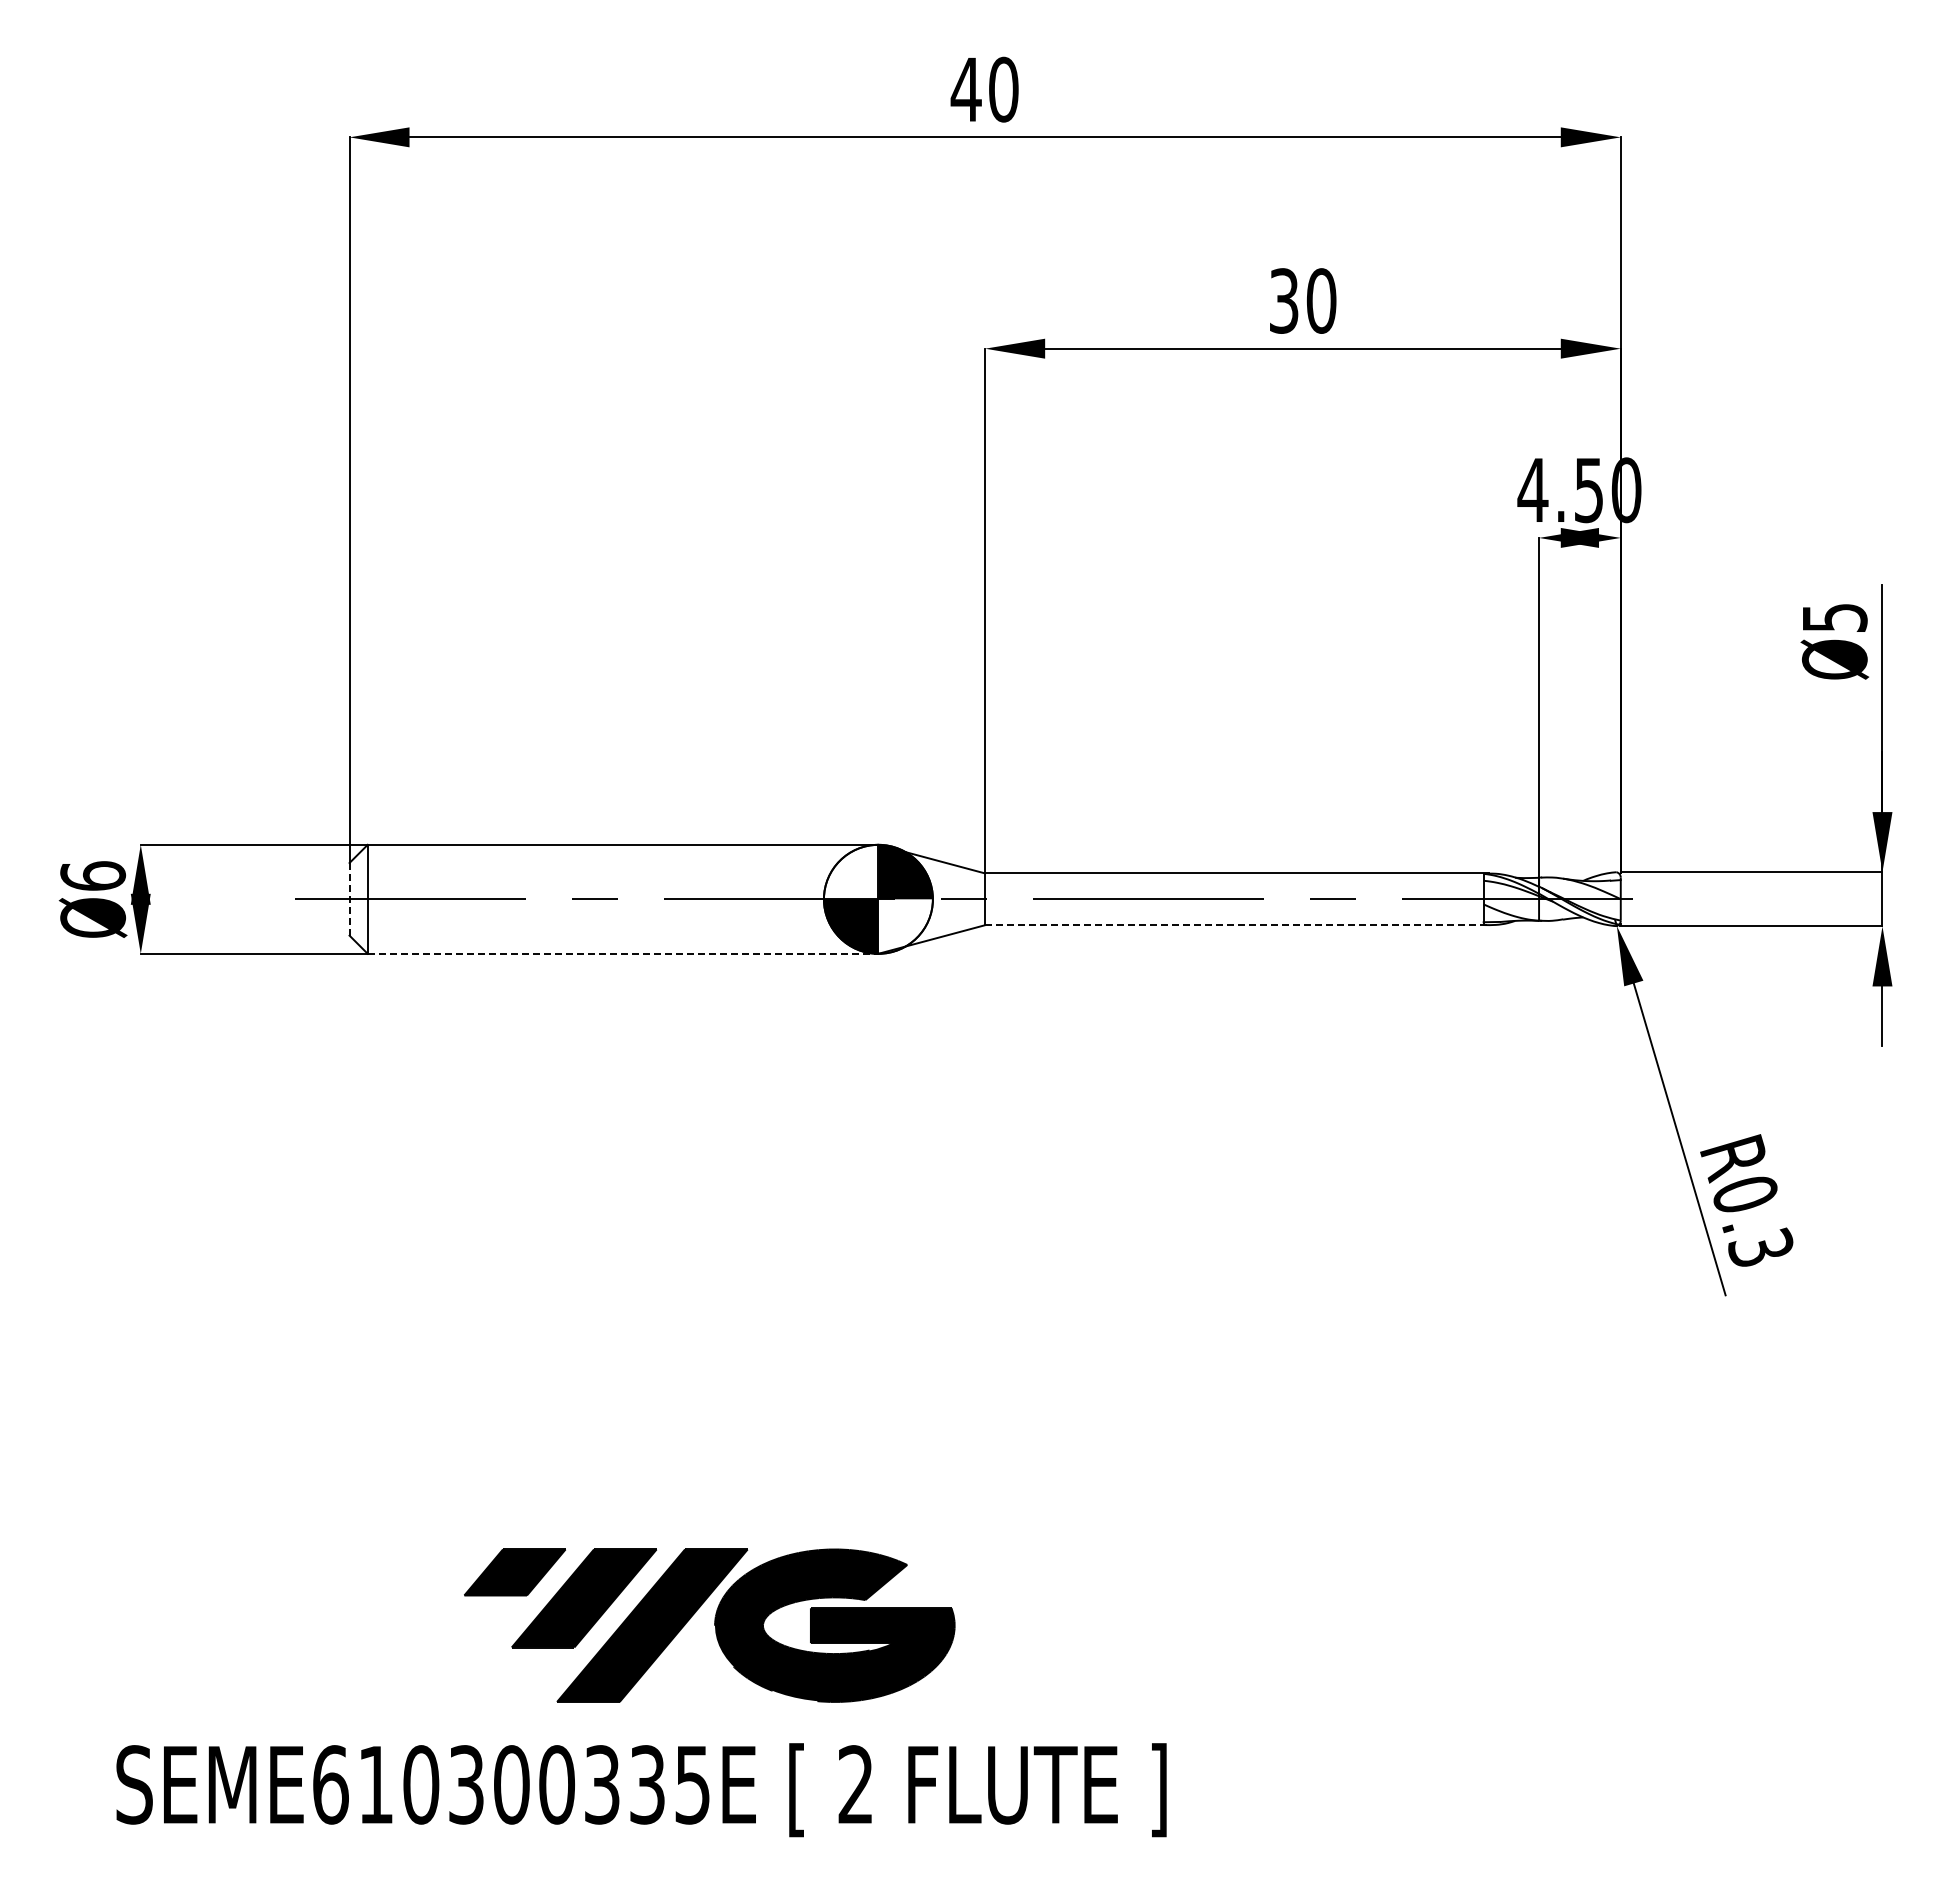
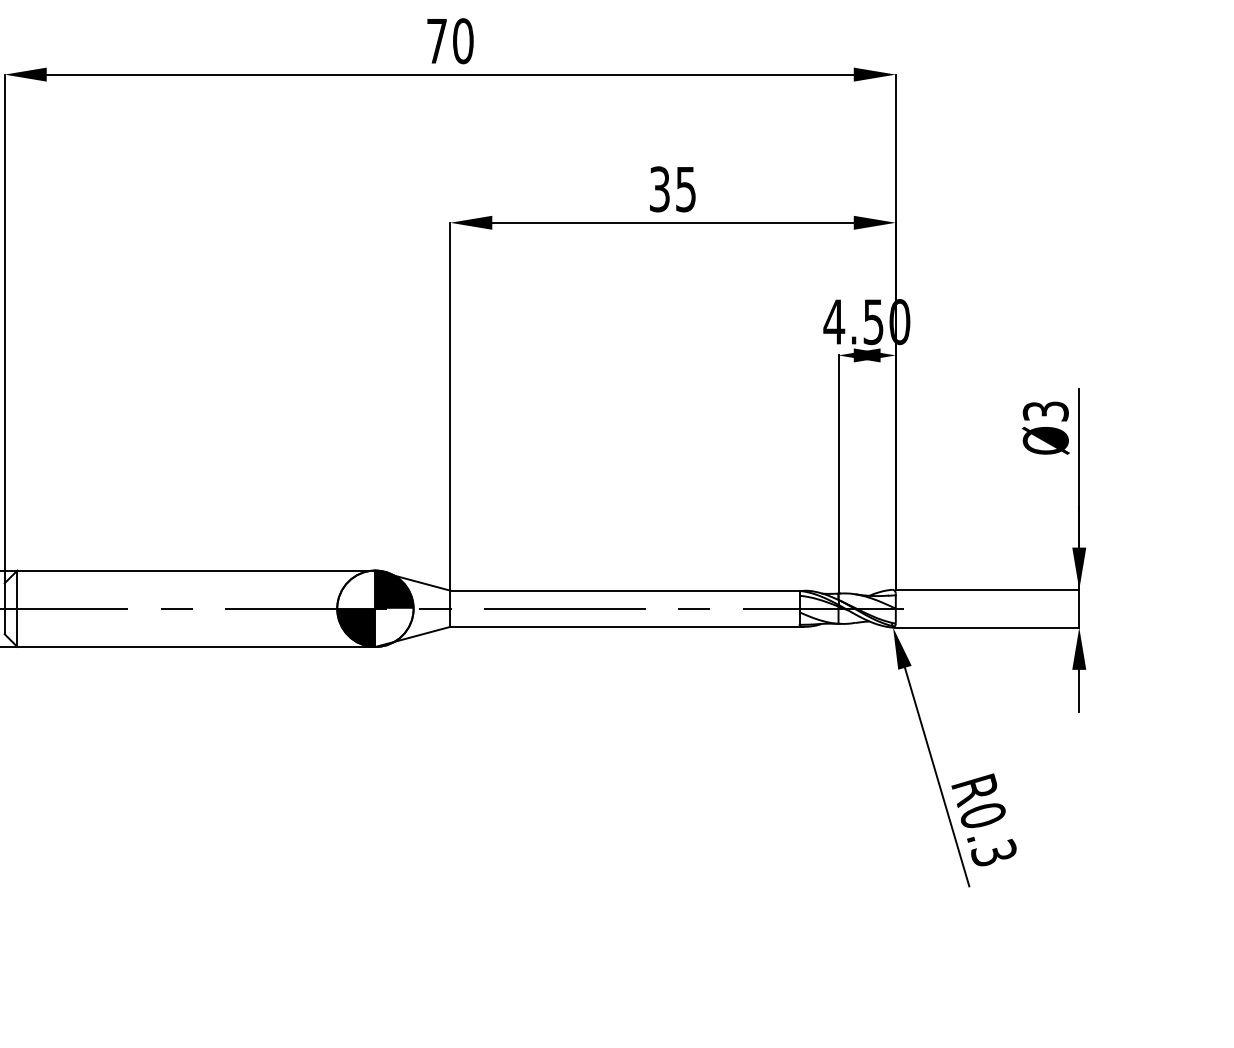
text: (965, 89) -> (436, 41), 40 -> 70
text: (1321, 300) -> (686, 188), 30 -> 35
text: (1834, 617) -> (1045, 411), Ø5 -> Ø3
line: (349, 899) -> (4, 608), dashed -> solid
line: (1236, 925) -> (626, 627), dashed -> solid
line: (623, 953) -> (196, 646), dashed -> solid

